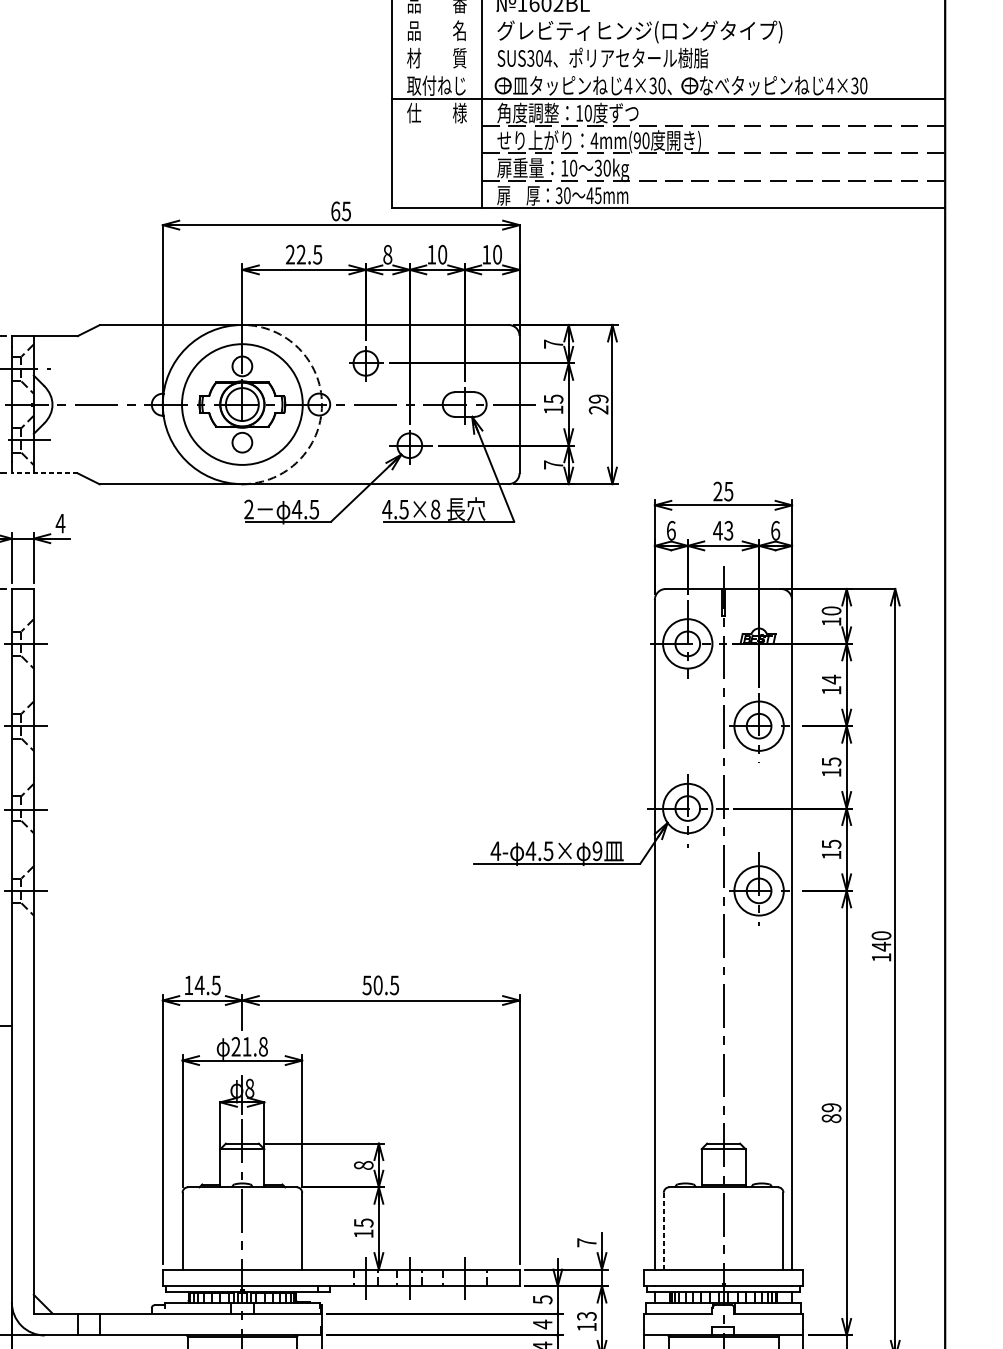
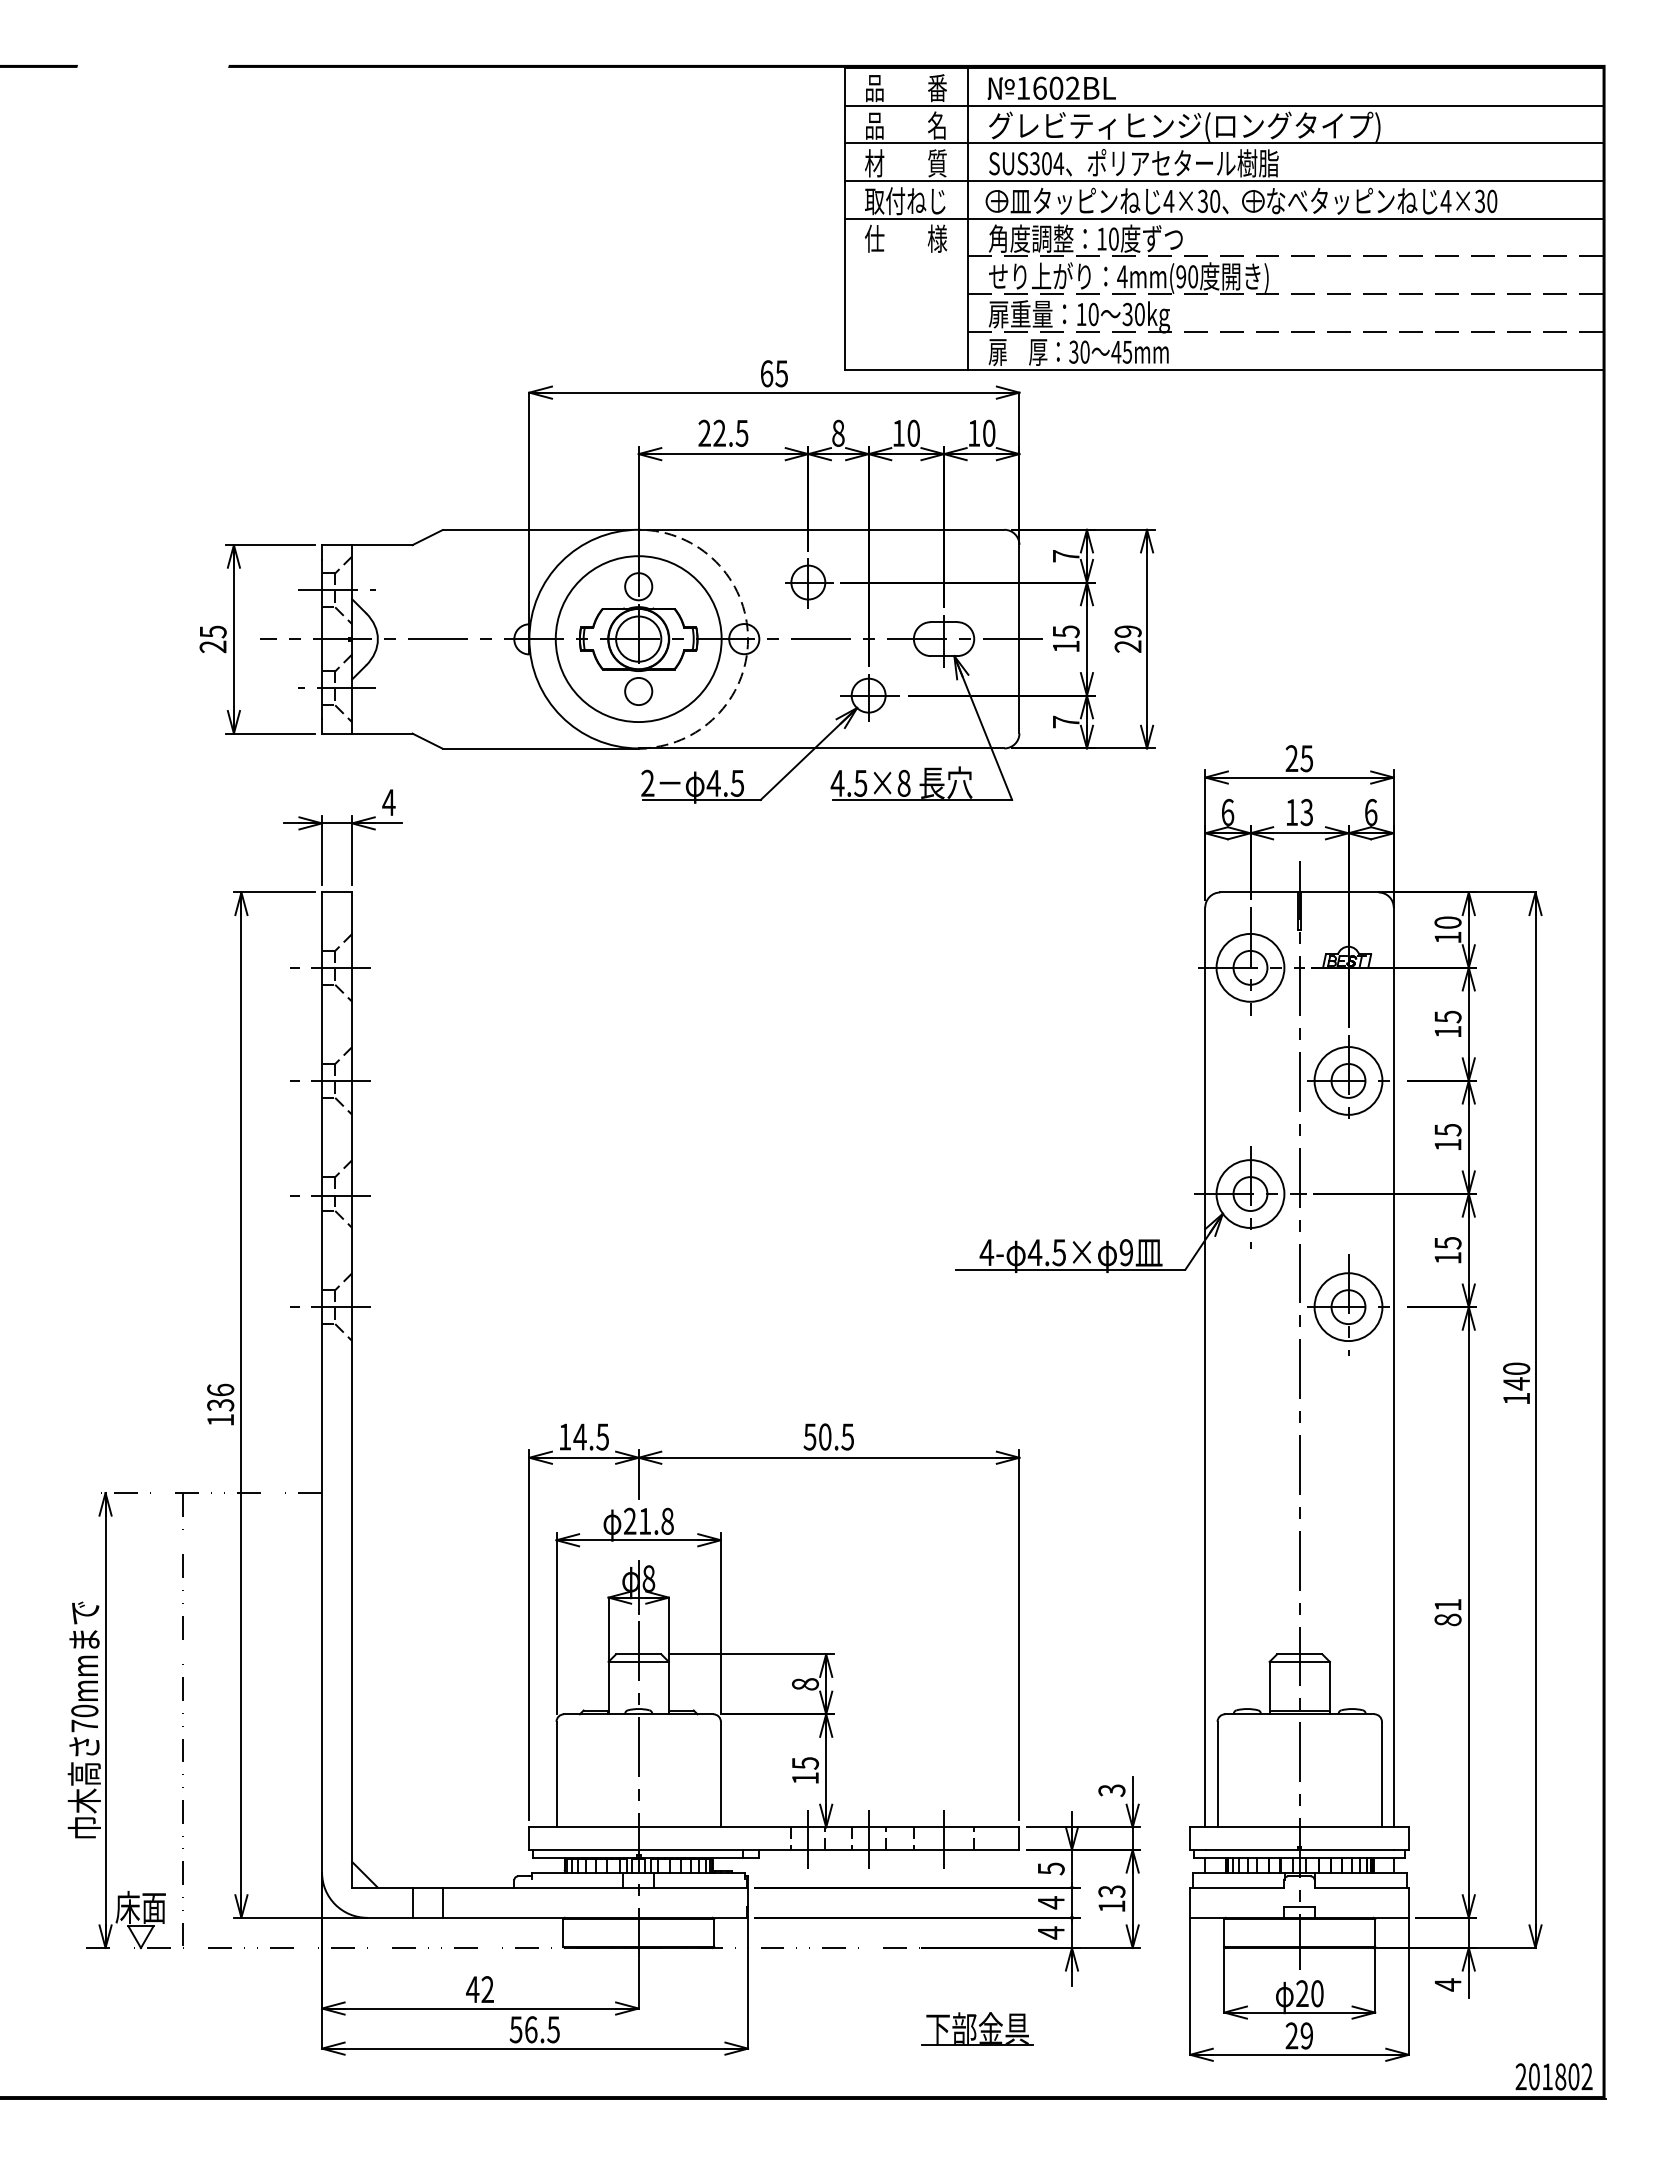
line: (668, 16) -> (1223, 105), added
line: (668, 43) -> (1223, 143), added
line: (668, 71) -> (1223, 181), added
line: (44, 473) -> (366, 733), dashed -> solid
text: (717, 530) -> (1291, 812), 43 -> 13
text: (831, 679) -> (1447, 1016), 14 -> 15
text: (831, 1108) -> (1447, 1605), 89 -> 81
line: (663, 1231) -> (1217, 1774), dashed -> solid
text: (586, 1242) -> (1111, 1790), 7 -> 3

